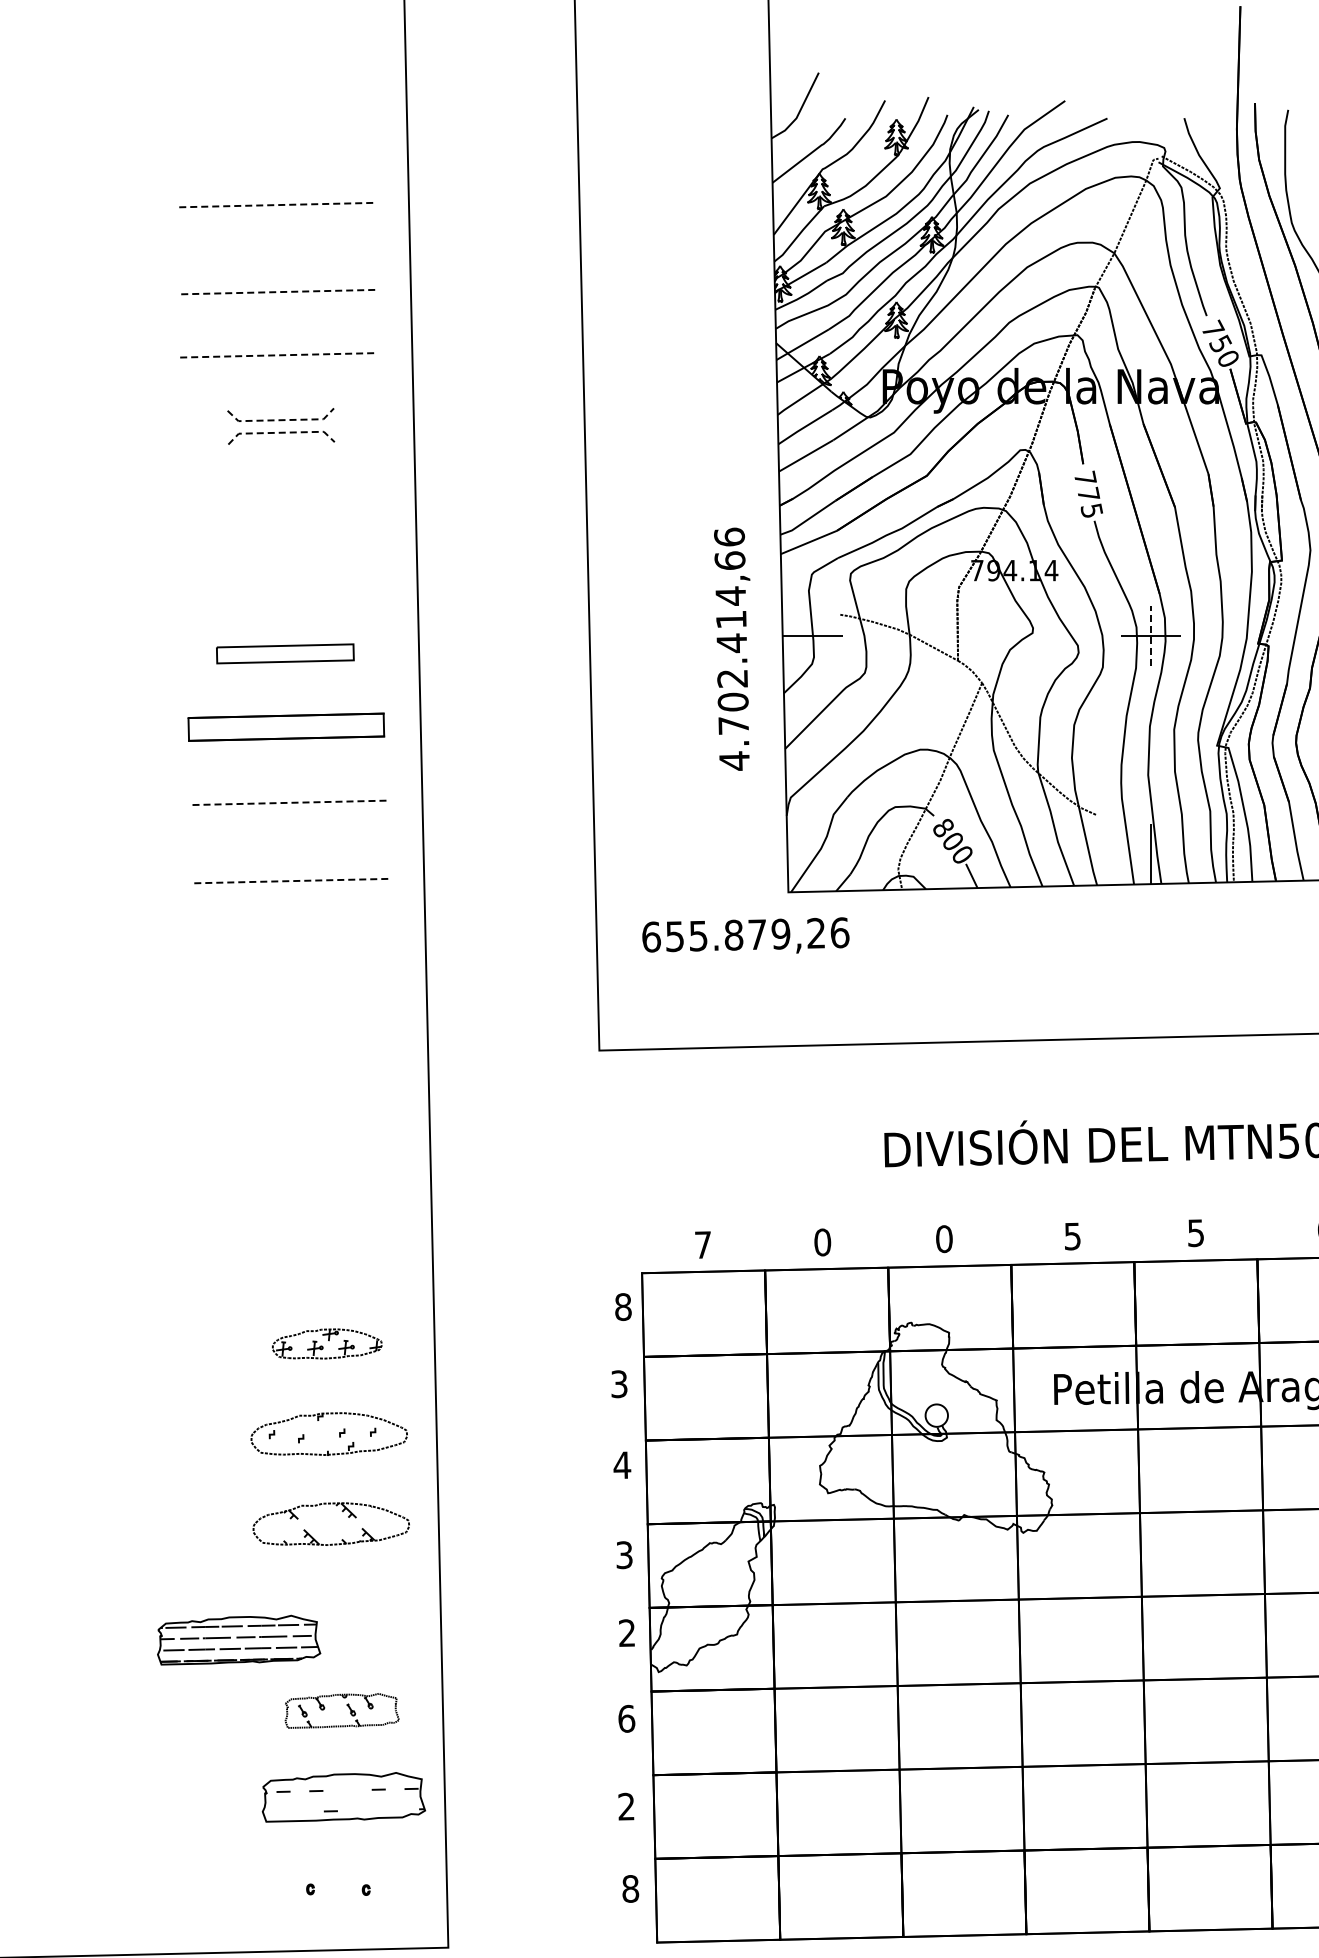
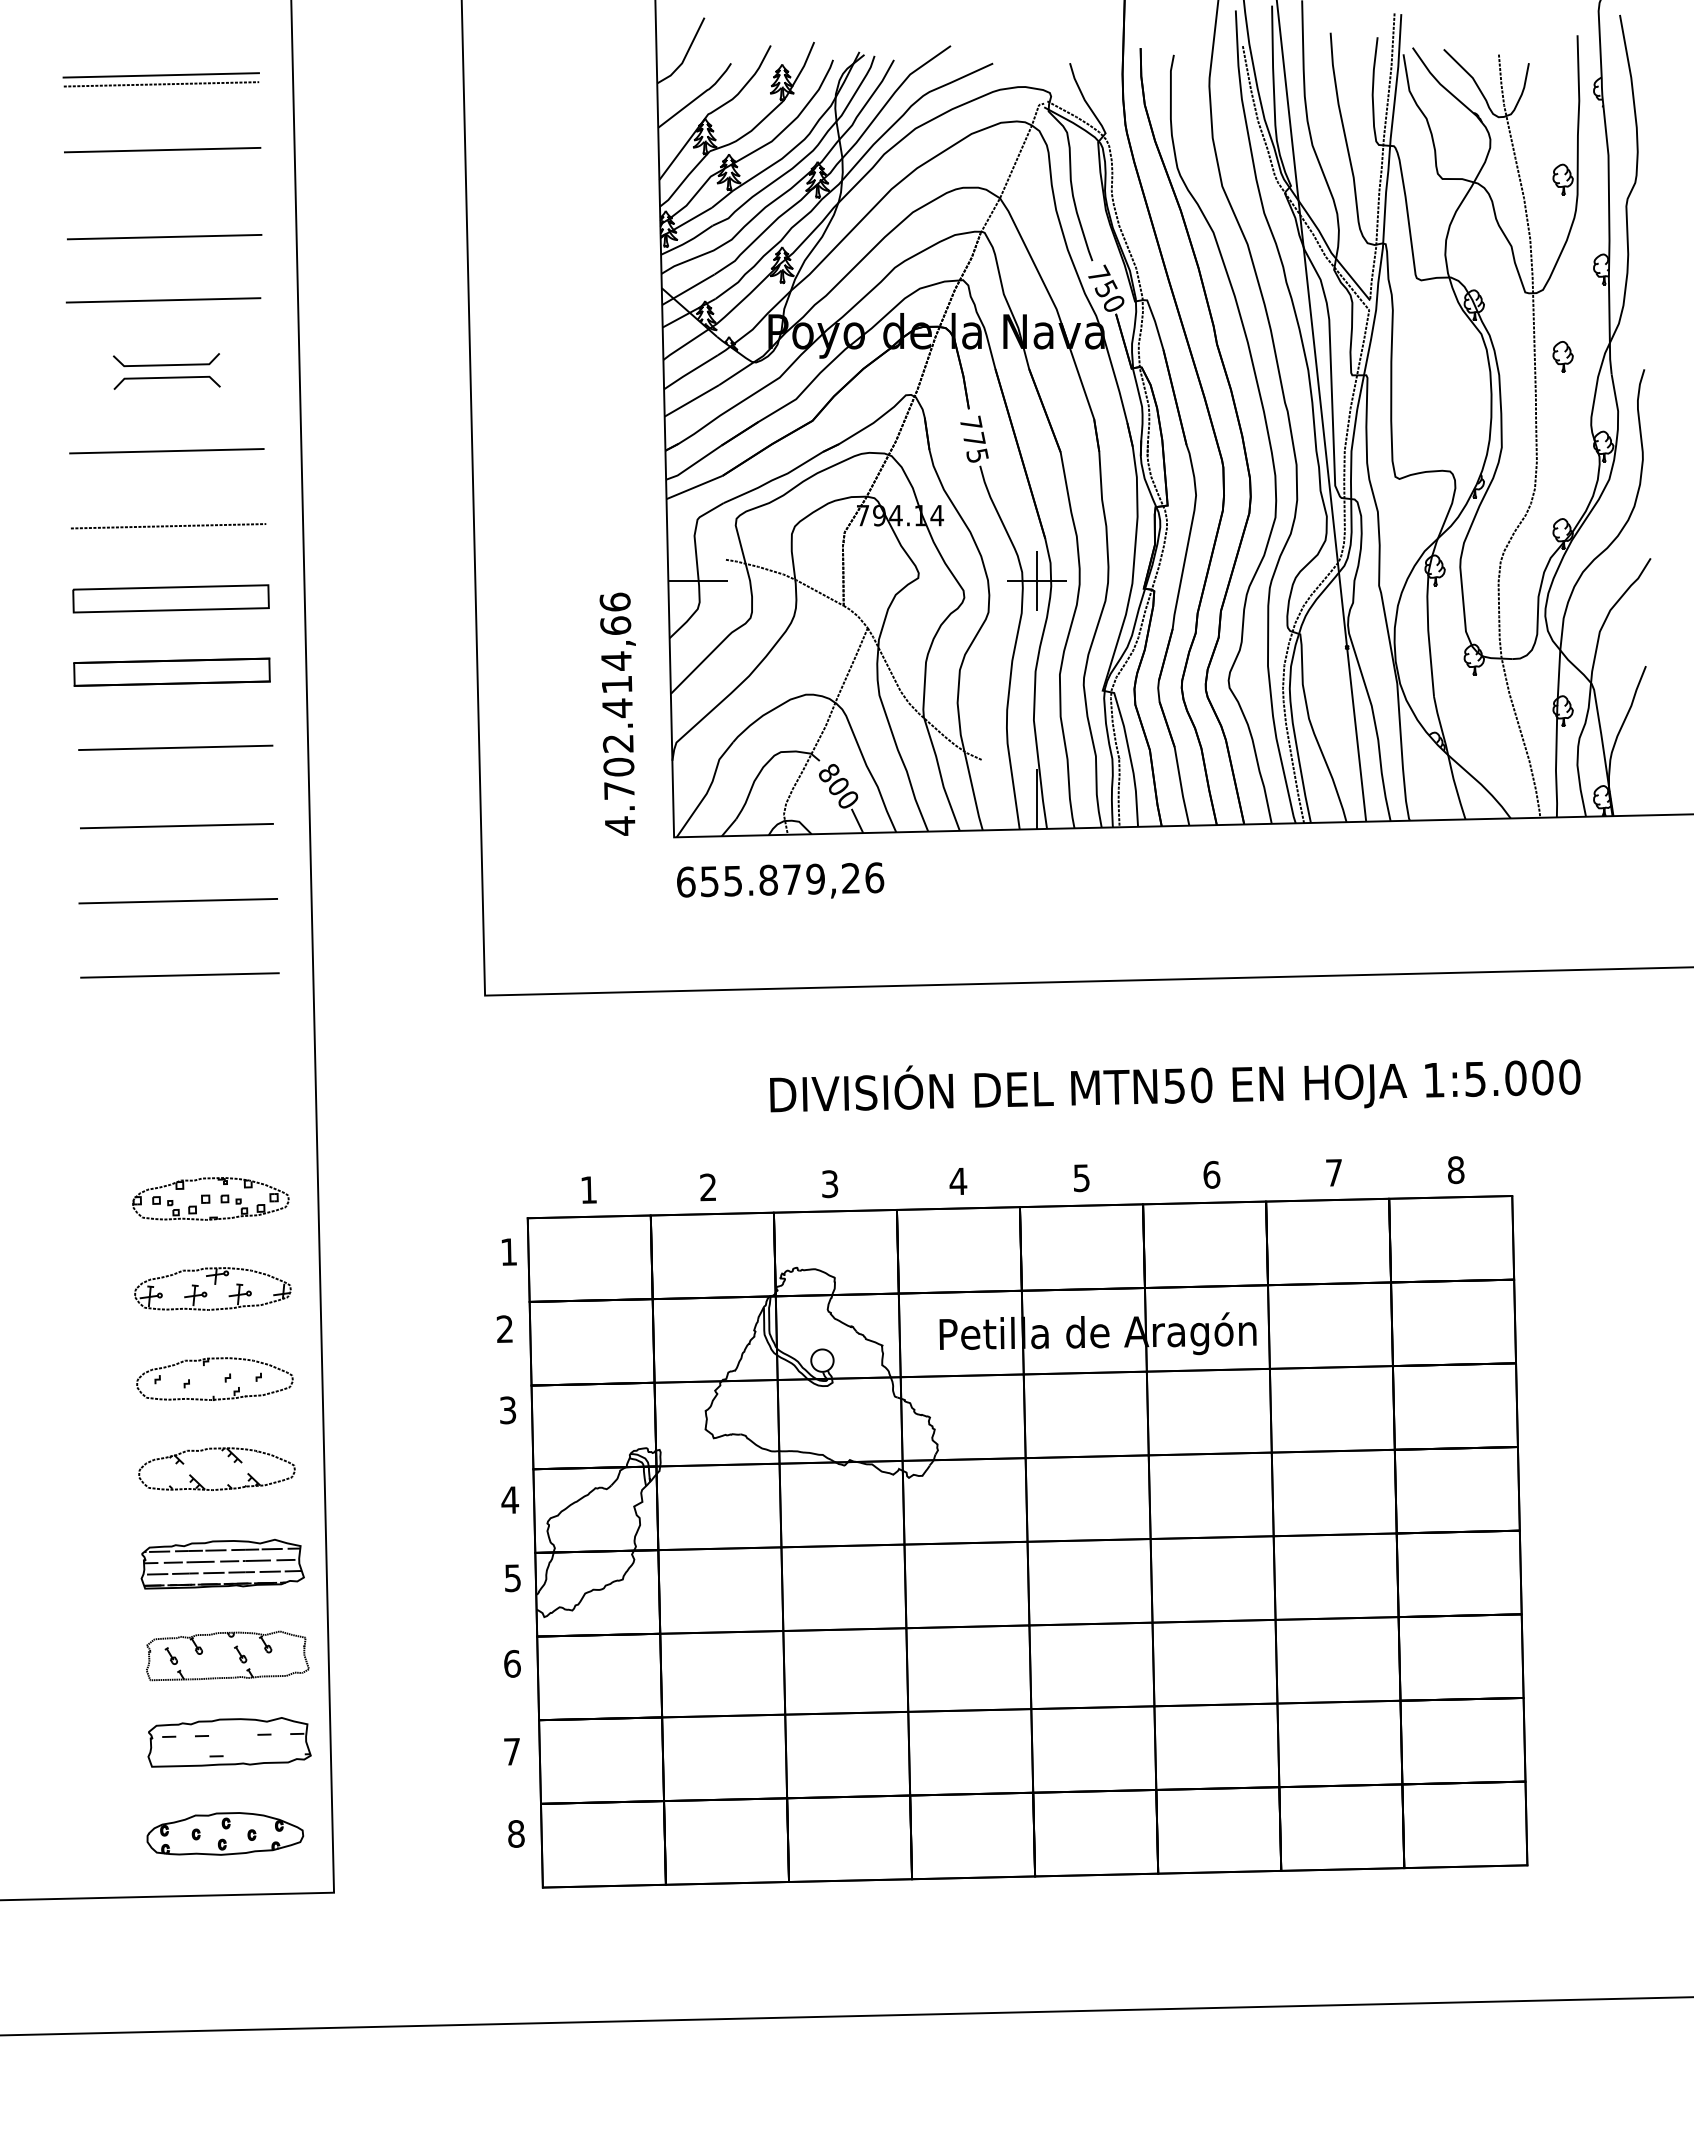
line: (274, 130) -> (160, 75), added
line: (275, 139) -> (161, 84), added
line: (276, 205) -> (162, 150), dashed -> solid
line: (278, 292) -> (164, 237), dashed -> solid
line: (277, 355) -> (163, 300), dashed -> solid
line: (280, 420) -> (166, 365), dashed -> solid
line: (281, 432) -> (167, 377), dashed -> solid
line: (280, 506) -> (166, 451), added
line: (282, 581) -> (168, 526), added
line: (1150, 635) -> (1036, 580), dashed -> solid
text: (731, 648) -> (617, 713), moved
part: (284, 653) -> (170, 598), size x1.43
line: (289, 802) -> (175, 747), dashed -> solid
line: (290, 881) -> (176, 826), dashed -> solid
text: (745, 935) -> (780, 880), moved
line: (292, 955) -> (178, 900), added
line: (293, 1030) -> (179, 975), added
text: (1072, 1236) -> (958, 1181), 5 -> 4
text: (943, 1239) -> (829, 1184), 0 -> 3
text: (822, 1242) -> (708, 1187), 0 -> 2
text: (702, 1244) -> (588, 1189), 7 -> 1
part: (324, 1253) -> (210, 1198), added
text: (622, 1307) -> (508, 1252), 8 -> 1
part: (326, 1343) -> (212, 1288), size x1.43
text: (618, 1384) -> (504, 1329), 3 -> 2
text: (621, 1465) -> (507, 1410), 4 -> 3
text: (624, 1555) -> (510, 1500), 3 -> 4
text: (626, 1633) -> (512, 1578), 2 -> 5
part: (238, 1639) -> (222, 1563), moved
part: (341, 1710) -> (227, 1655), size x1.43
text: (625, 1806) -> (511, 1751), 2 -> 7
part: (339, 1888) -> (225, 1833), added

